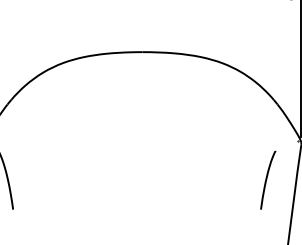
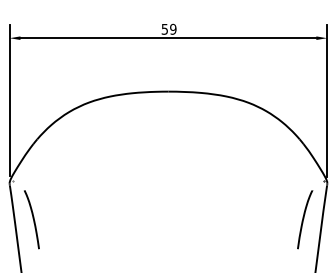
curve: (267, 179) -> (304, 218), moved

